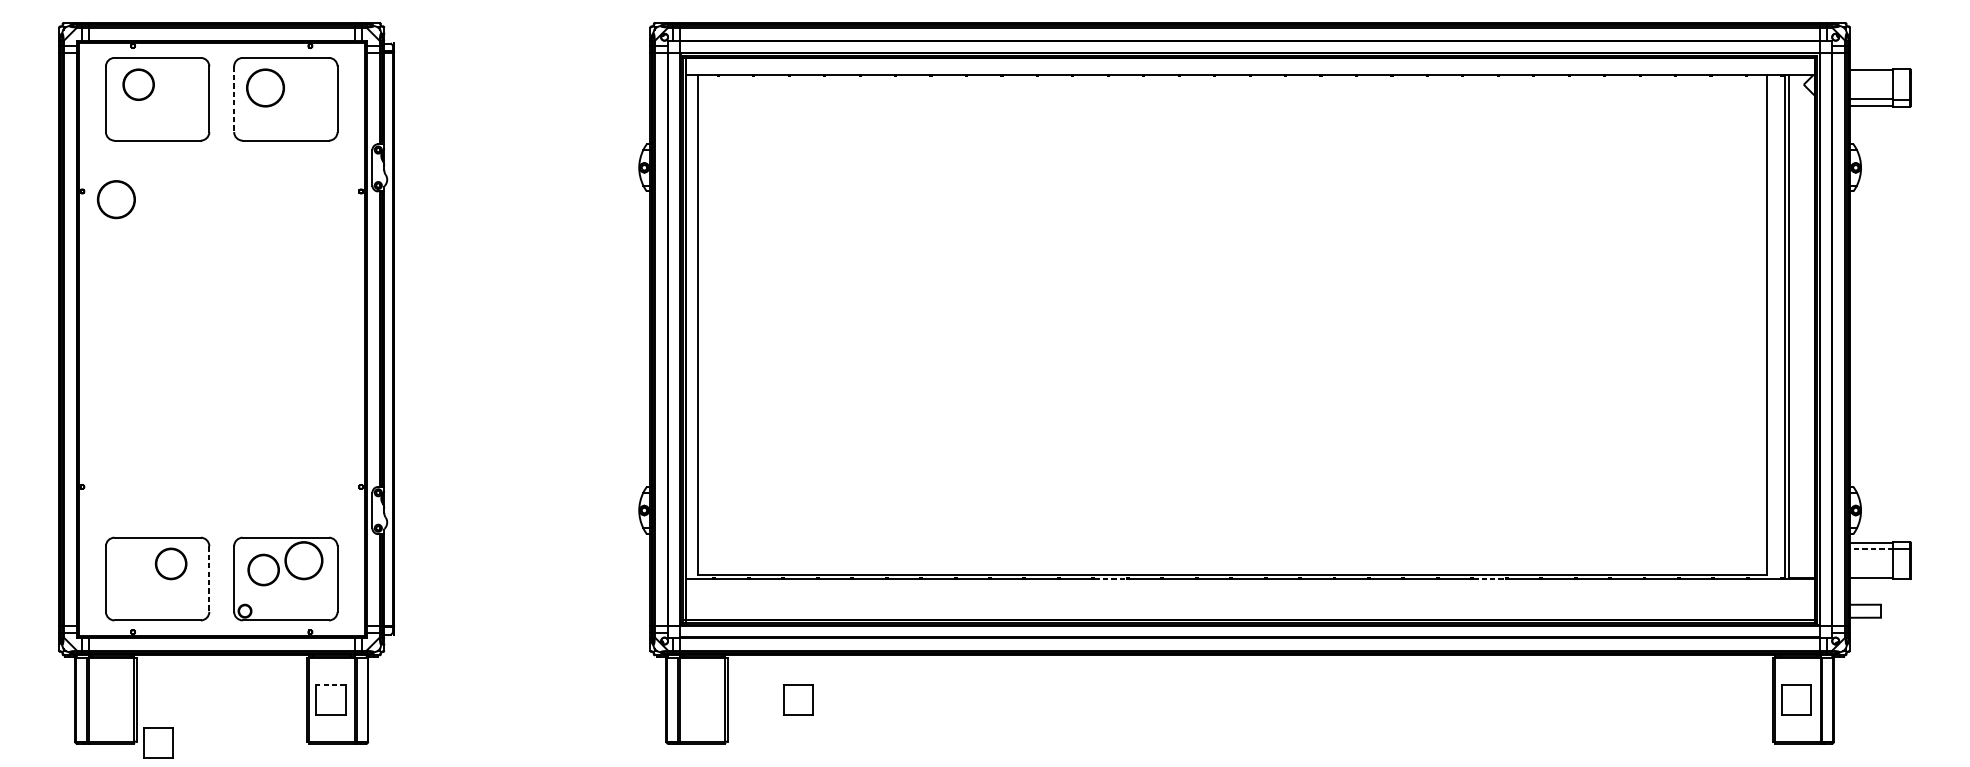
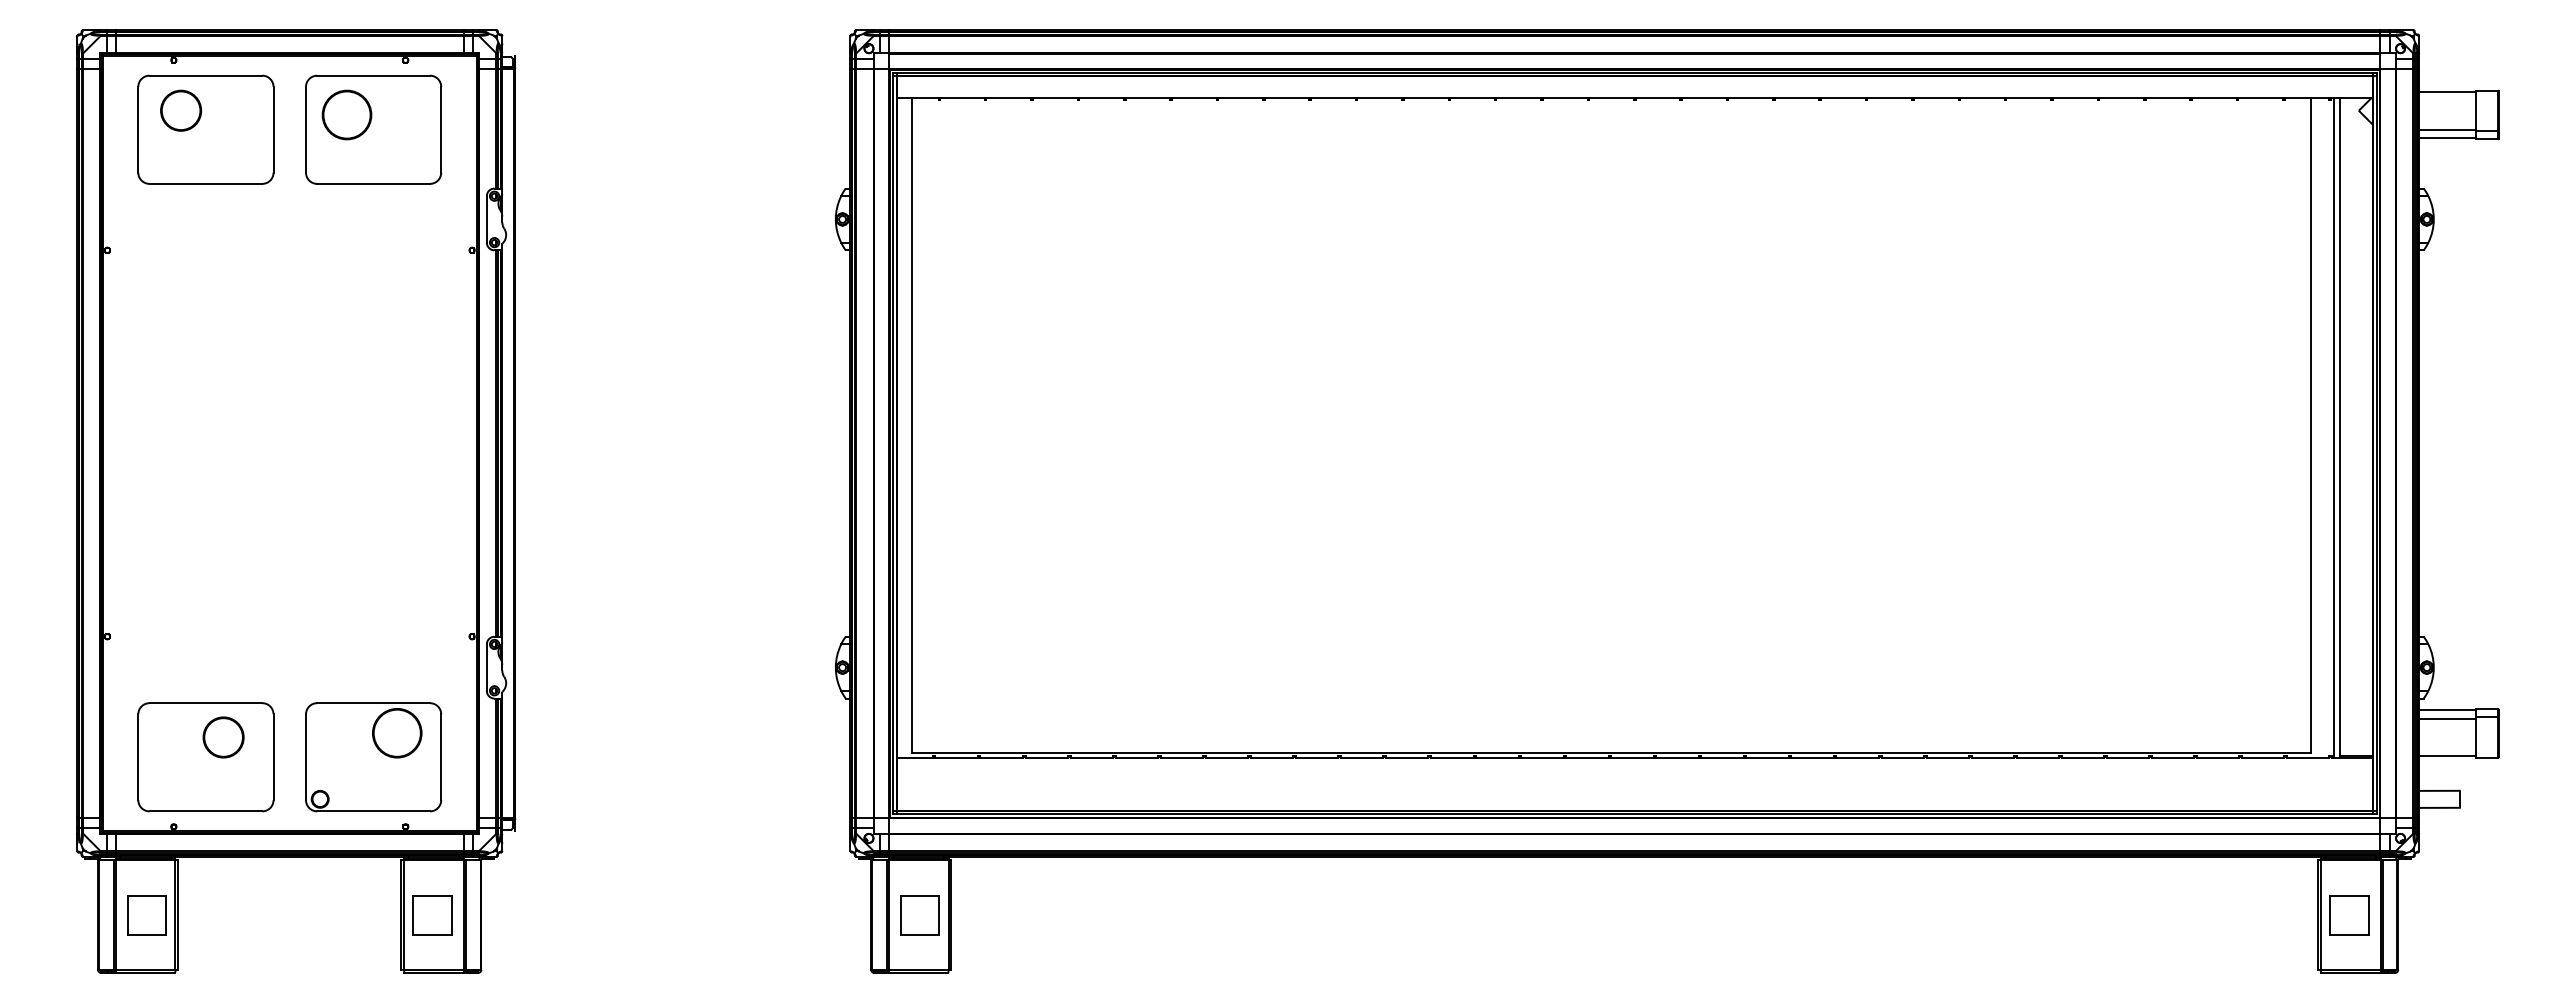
line: (234, 99) -> (306, 129), dashed -> solid
part: (116, 199) -> (151, 260), removed
line: (1870, 549) -> (2446, 718), dashed -> solid
circle: (263, 570) -> (344, 745), removed
line: (209, 579) -> (273, 757), dashed -> solid
line: (1110, 579) -> (1452, 757), dashed -> solid
line: (1490, 579) -> (1948, 757), dashed -> solid
line: (330, 685) -> (432, 896), dashed -> solid
part: (798, 700) -> (919, 915), moved
part: (158, 742) -> (146, 915), moved

